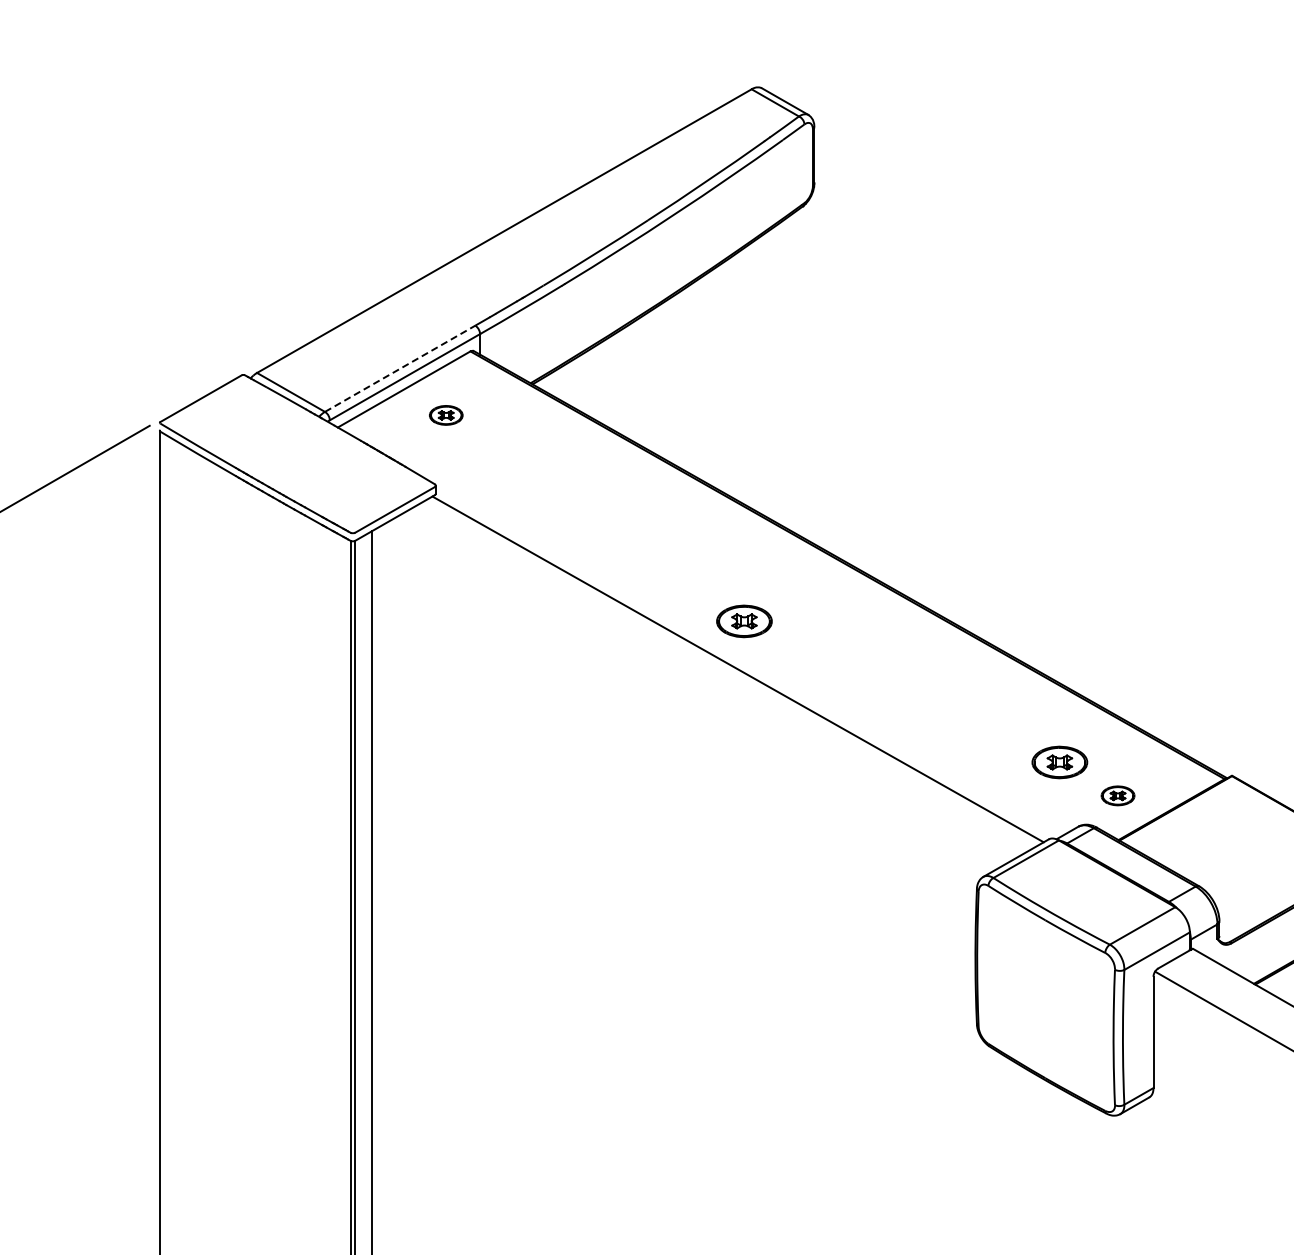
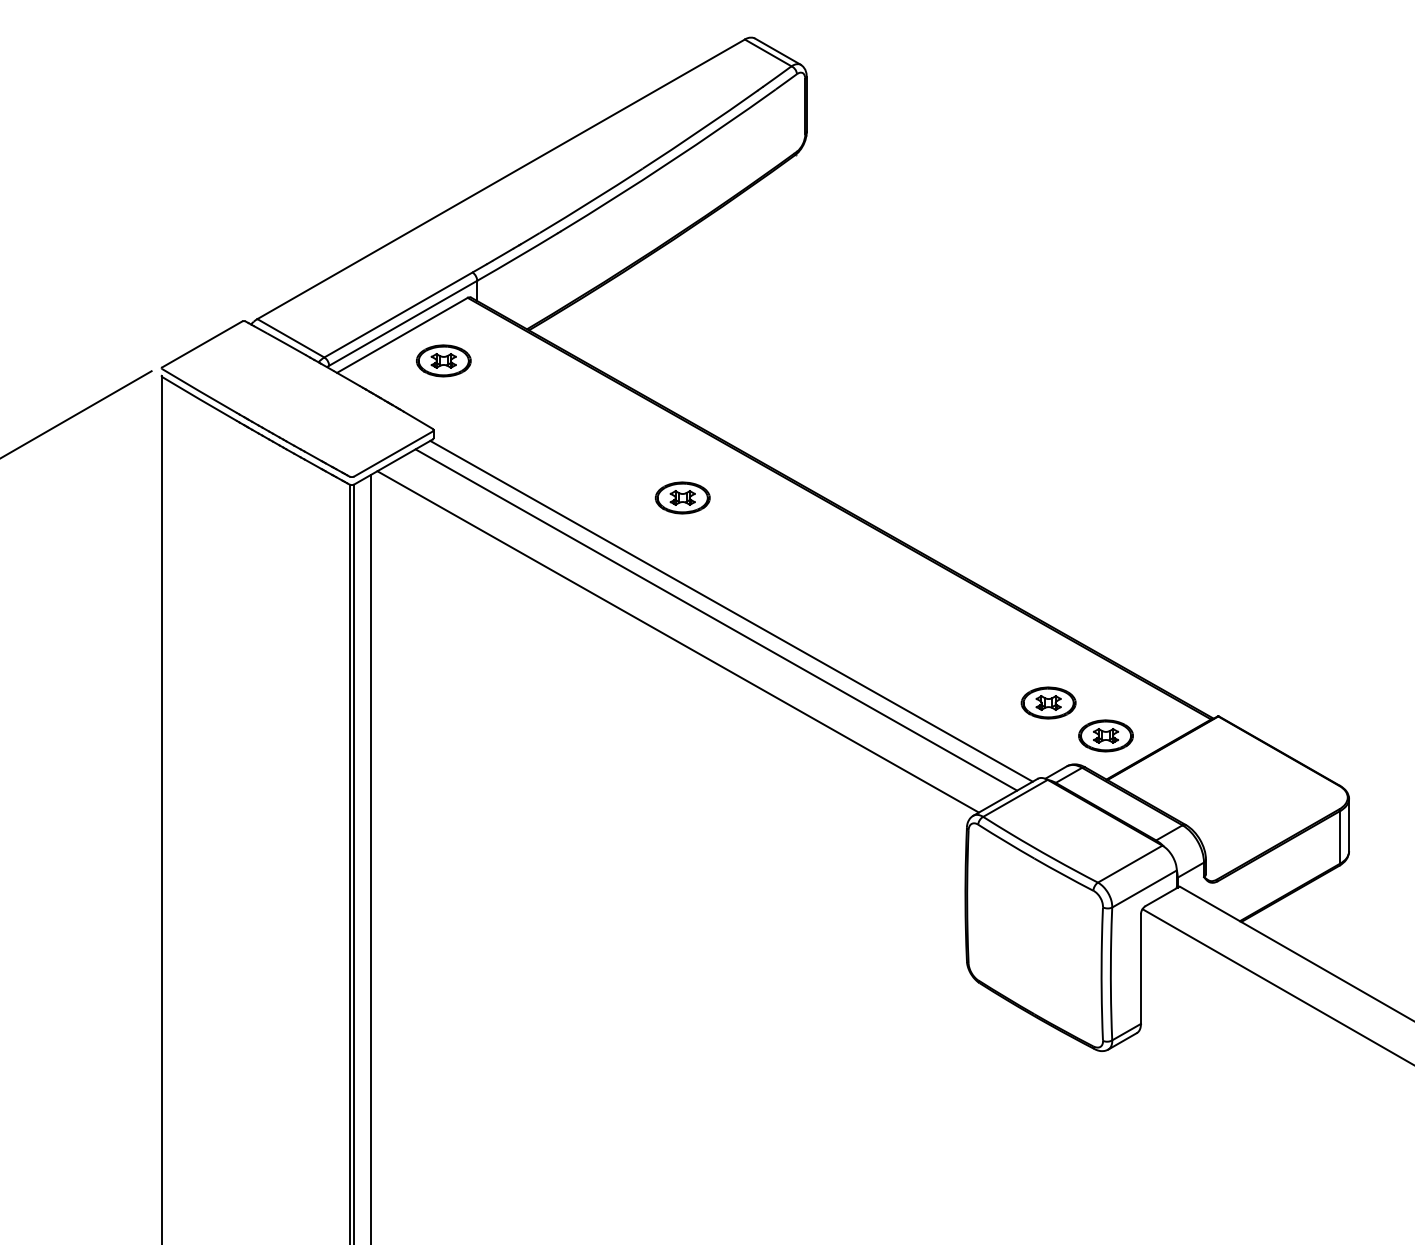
line: (400, 368) -> (398, 314), dashed -> solid
part: (445, 414) -> (443, 360), size x1.67
part: (744, 620) -> (682, 497), moved
line: (722, 677) -> (716, 619), added
line: (683, 700) -> (677, 641), added
part: (1117, 795) -> (1105, 735), size x1.67

